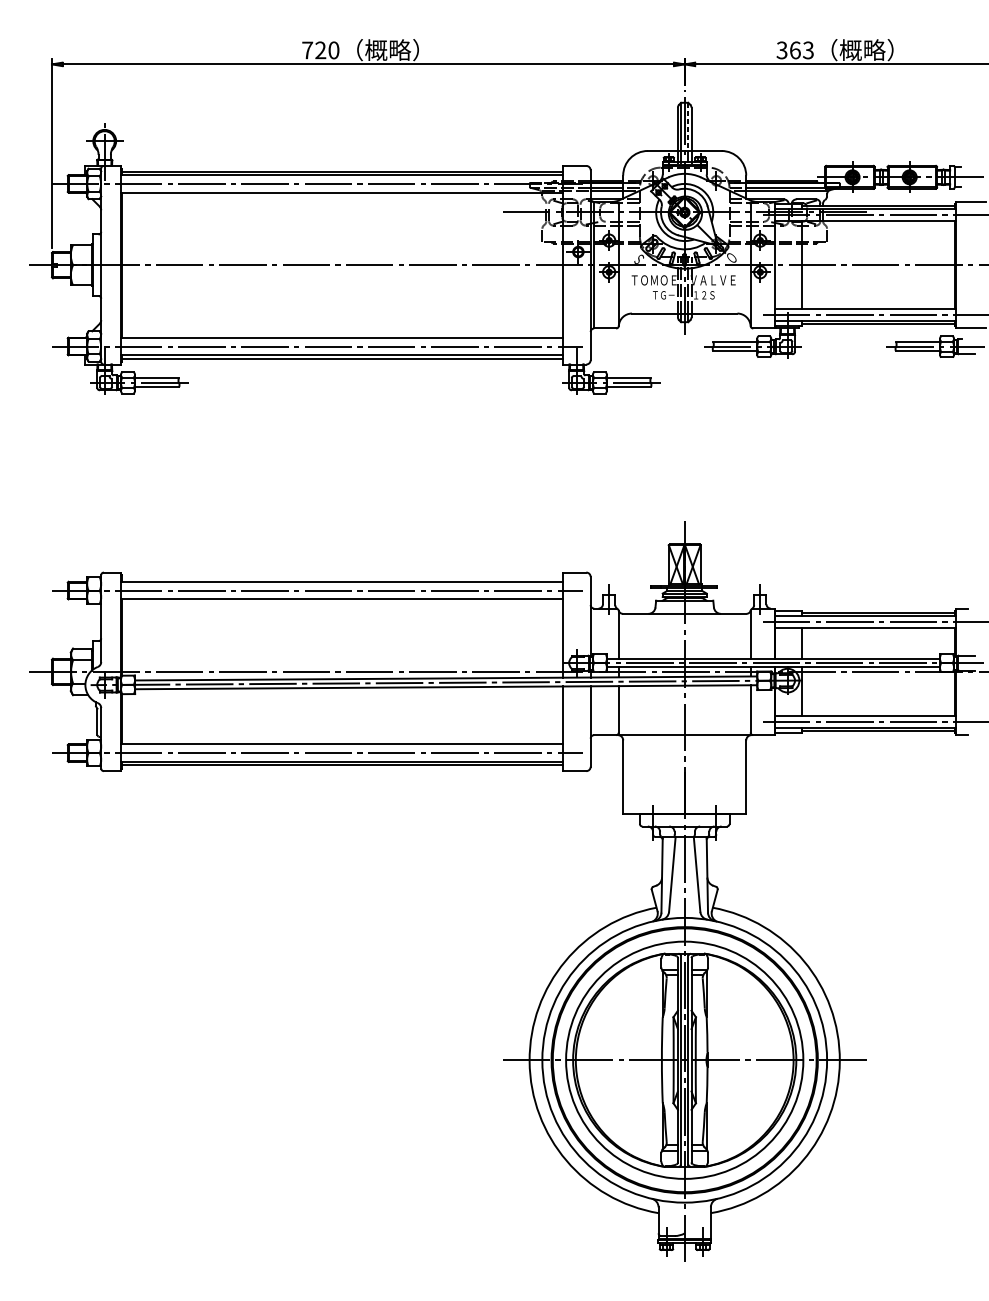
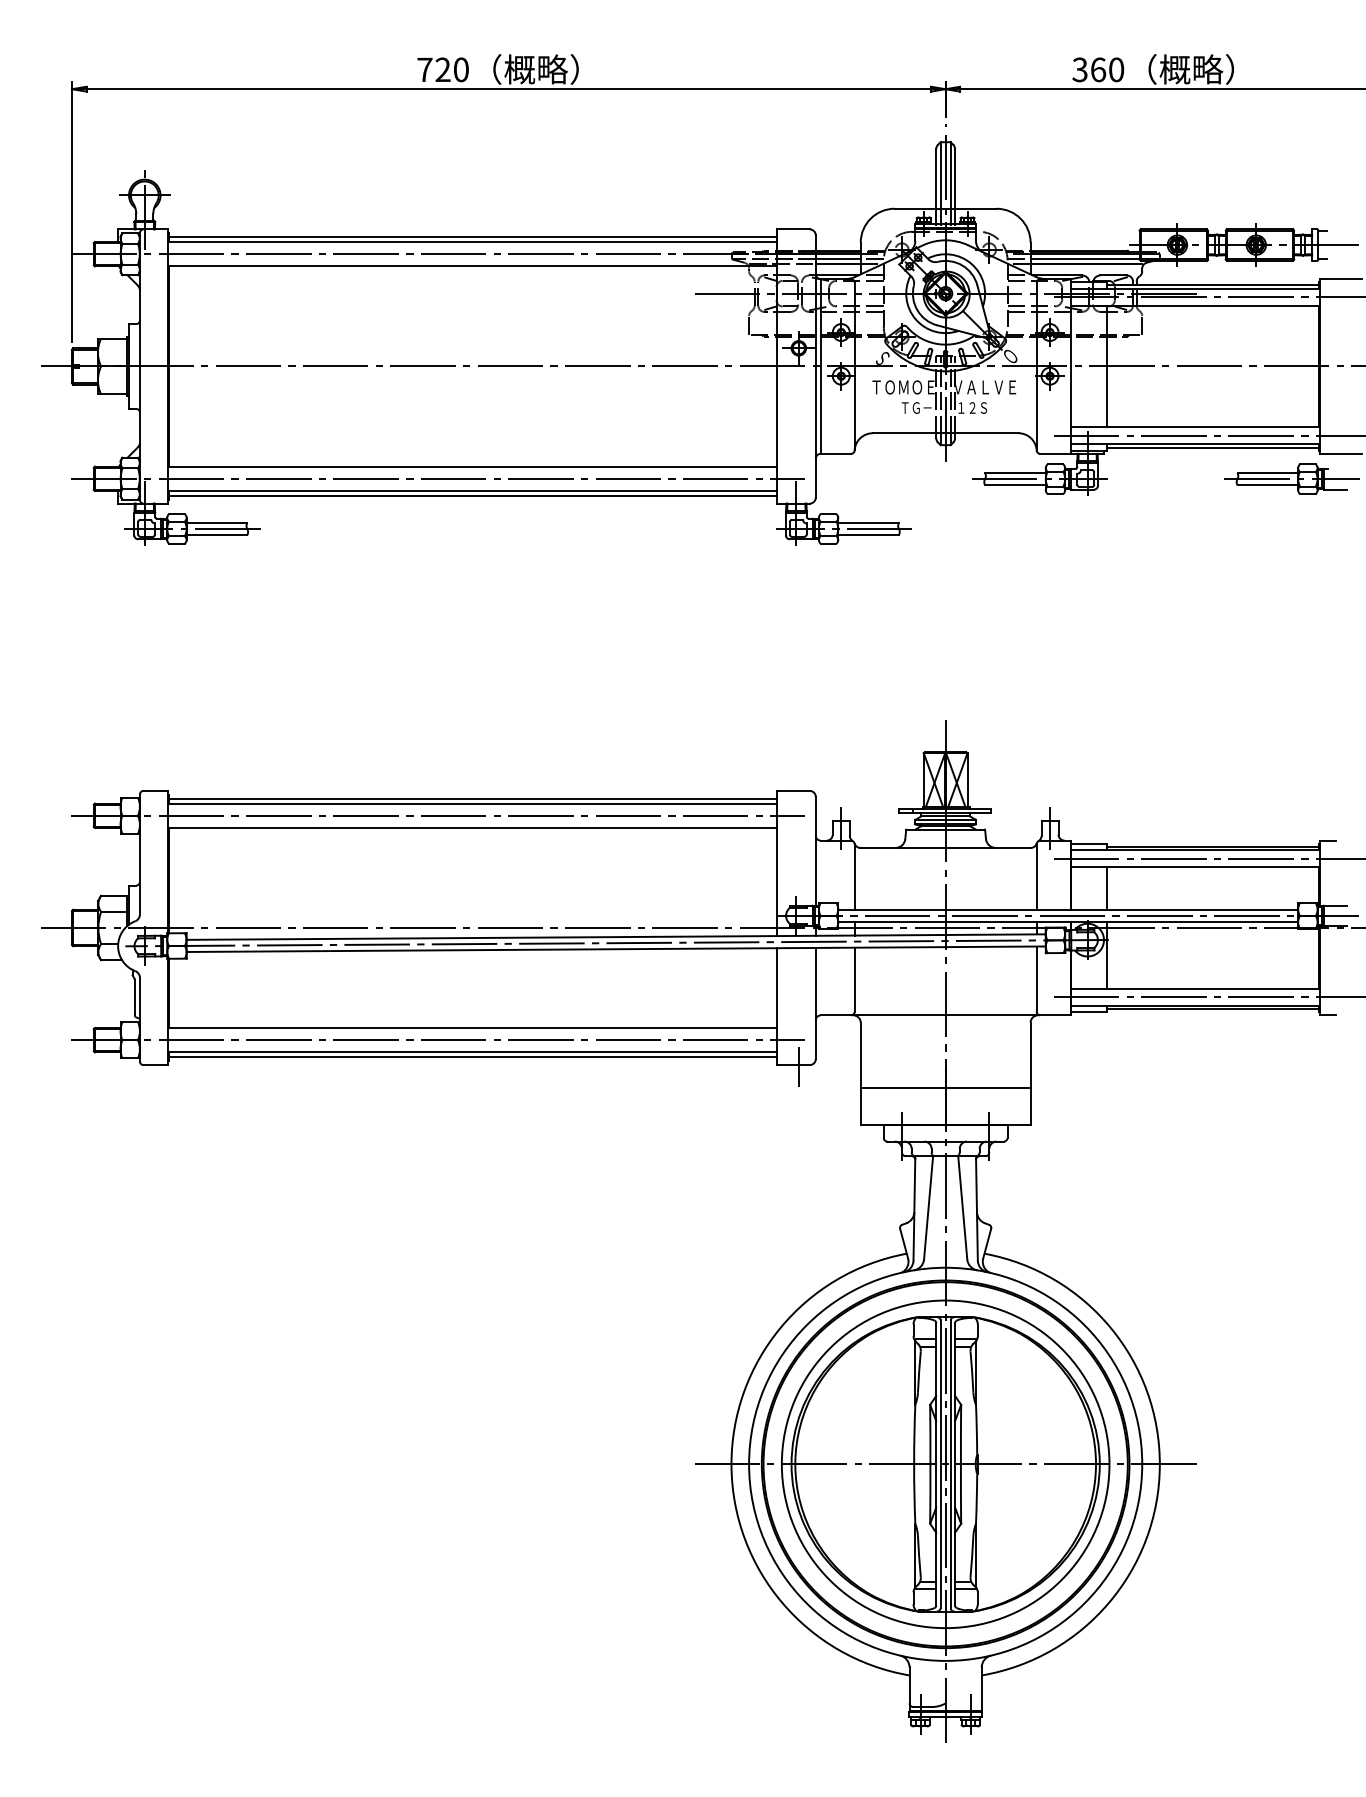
text: (808, 50) -> (1116, 69), 363 -> 360
line: (688, 126) -> (950, 175), dashed -> solid
line: (342, 578) -> (473, 798), added
line: (578, 772) -> (798, 1066), added
line: (684, 788) -> (945, 1088), added

